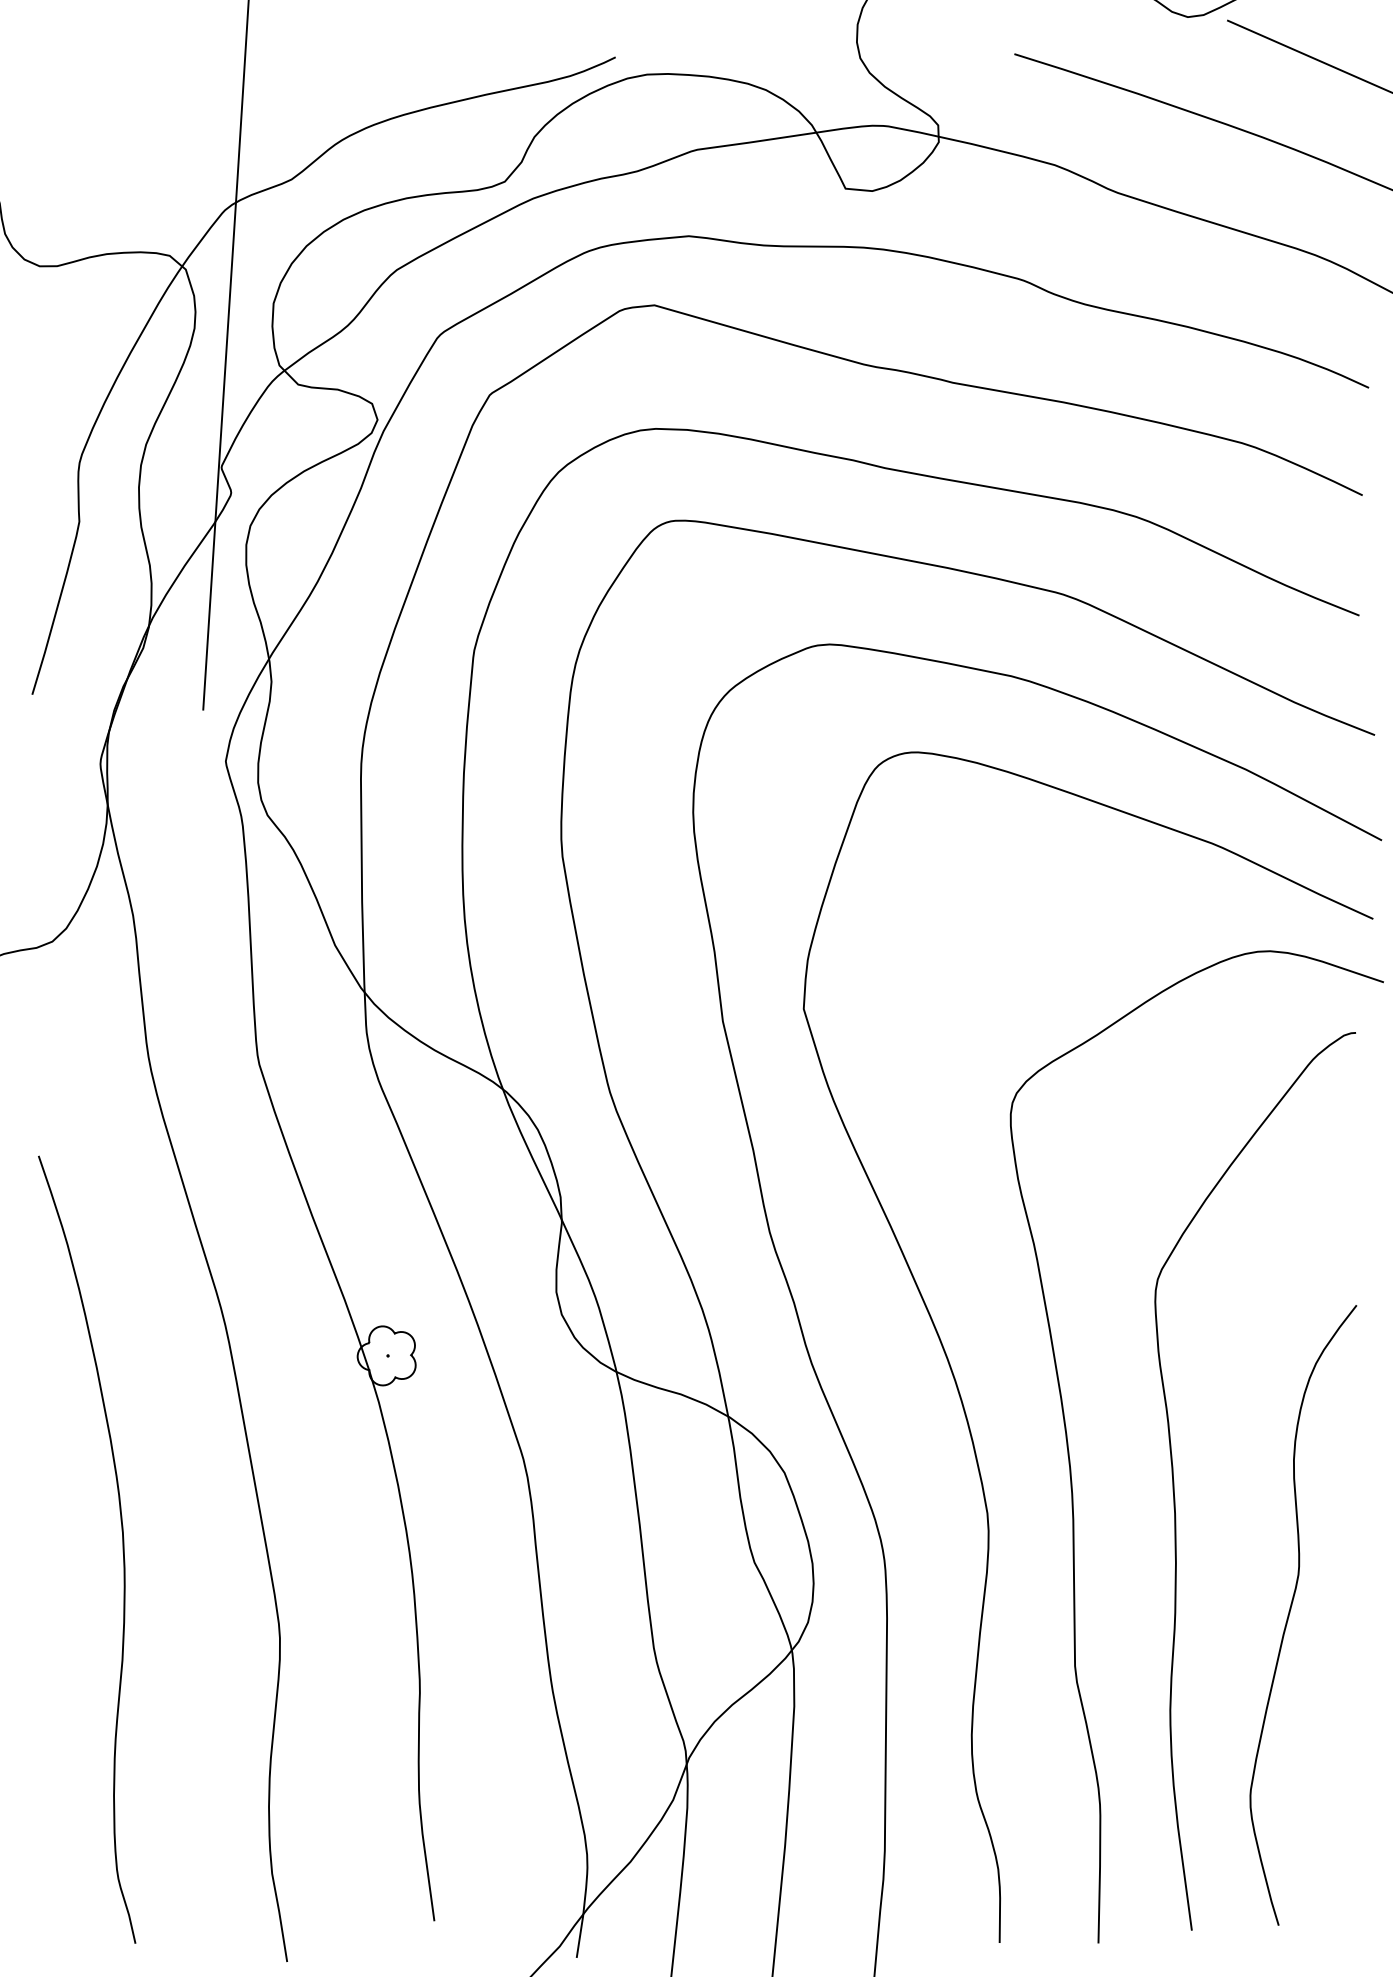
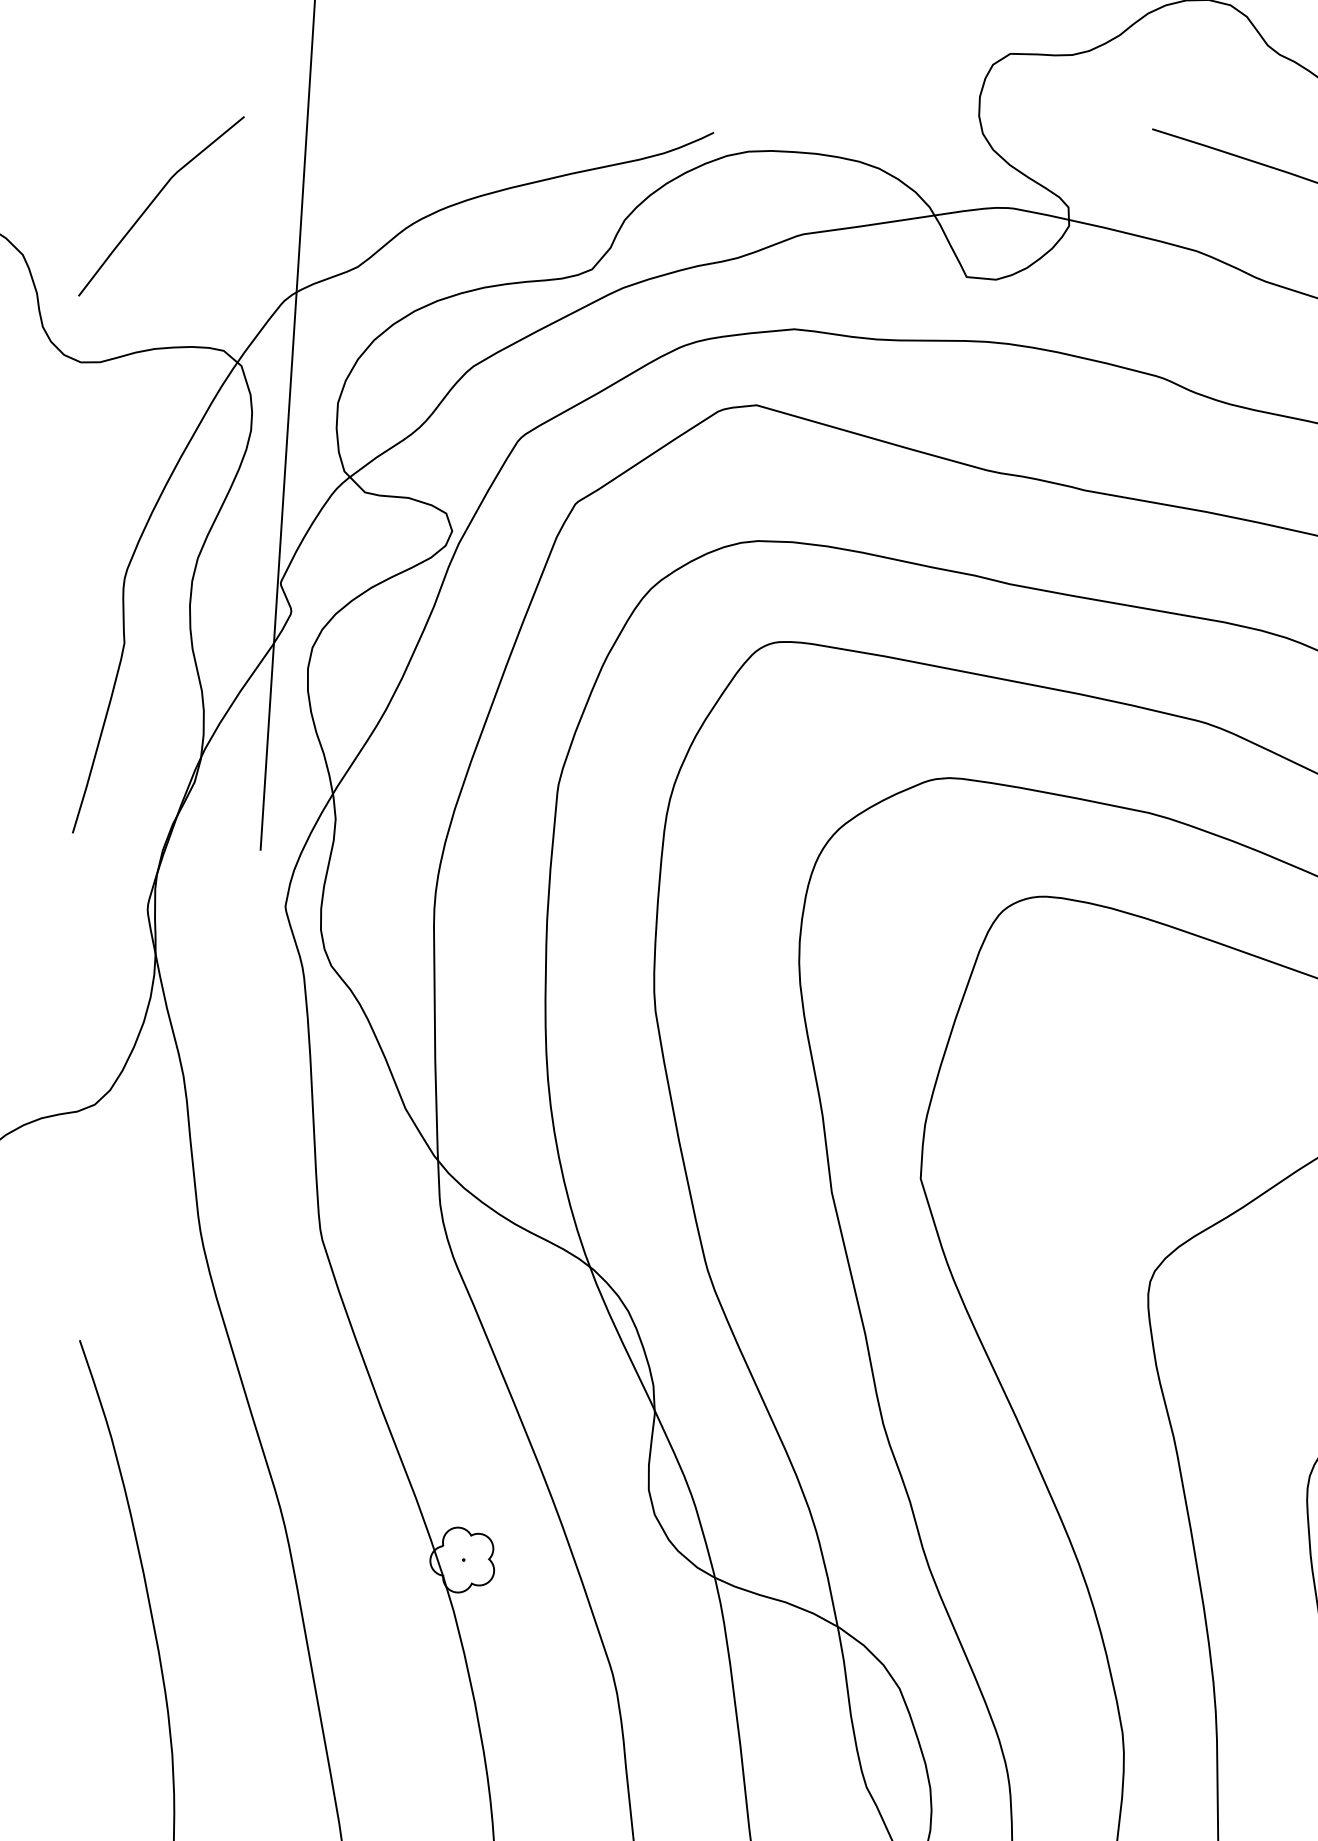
line: (107, 118) -> (155, 199), added

